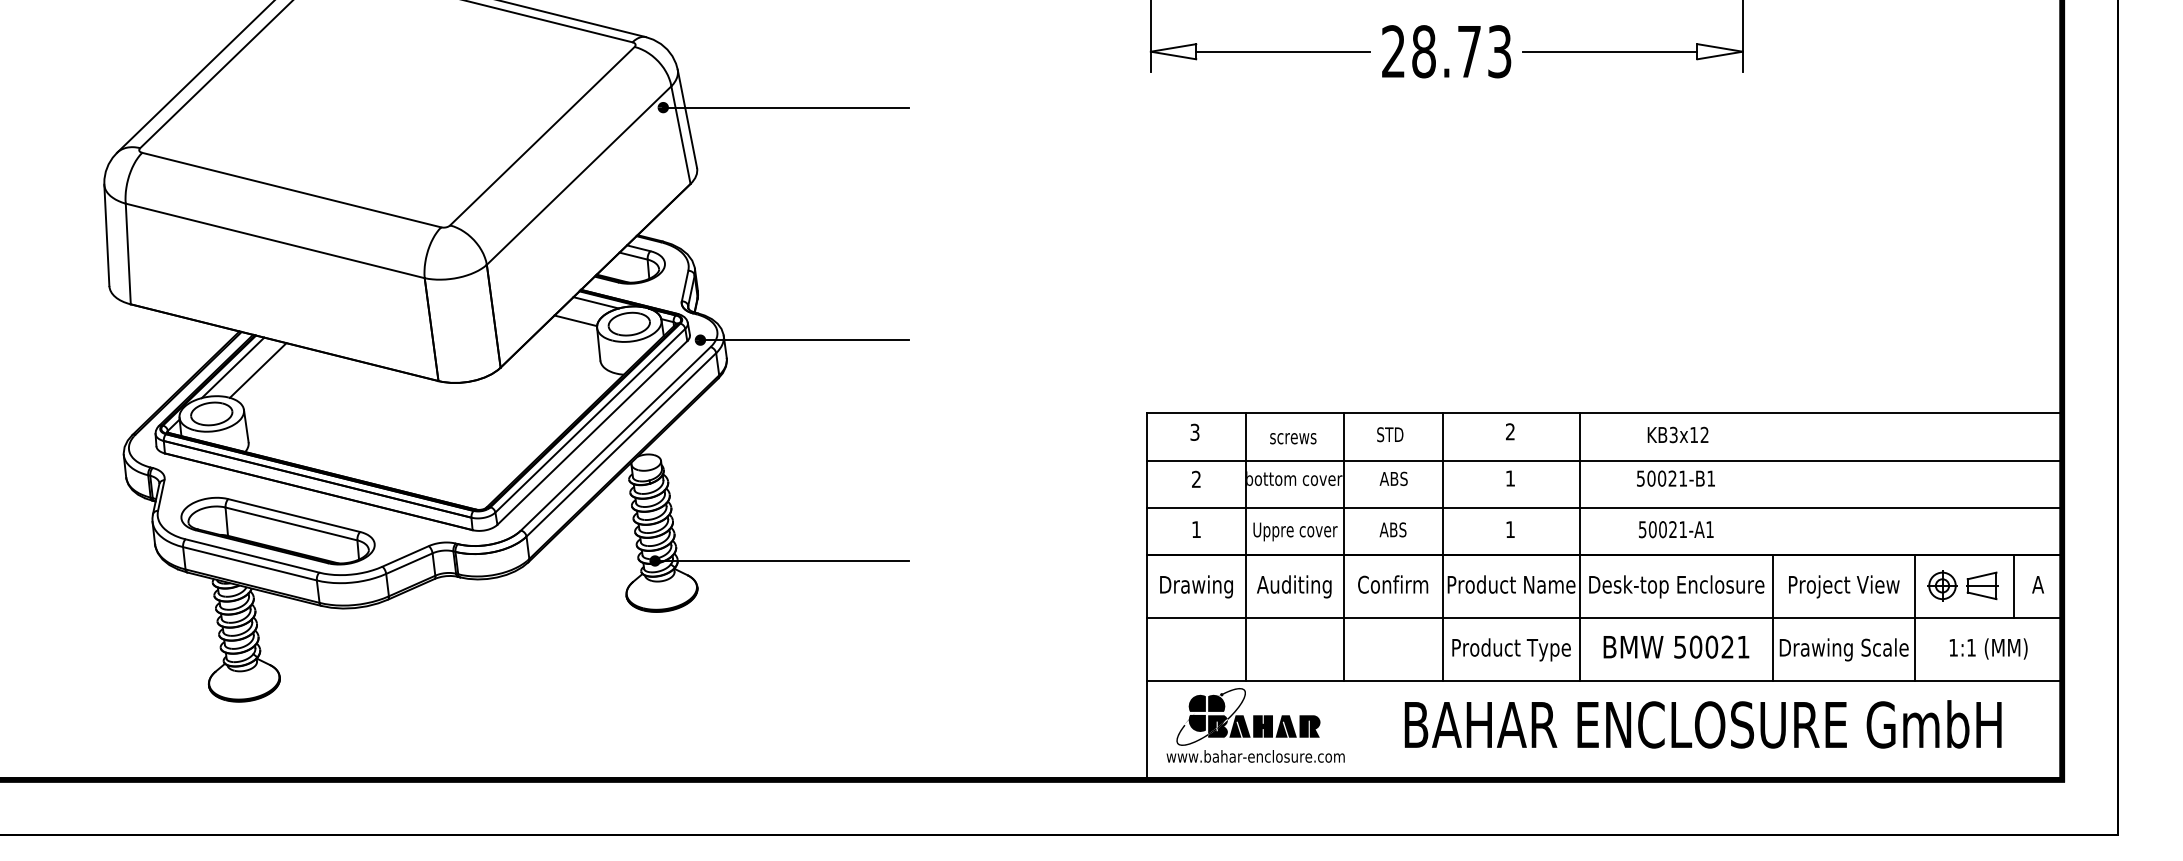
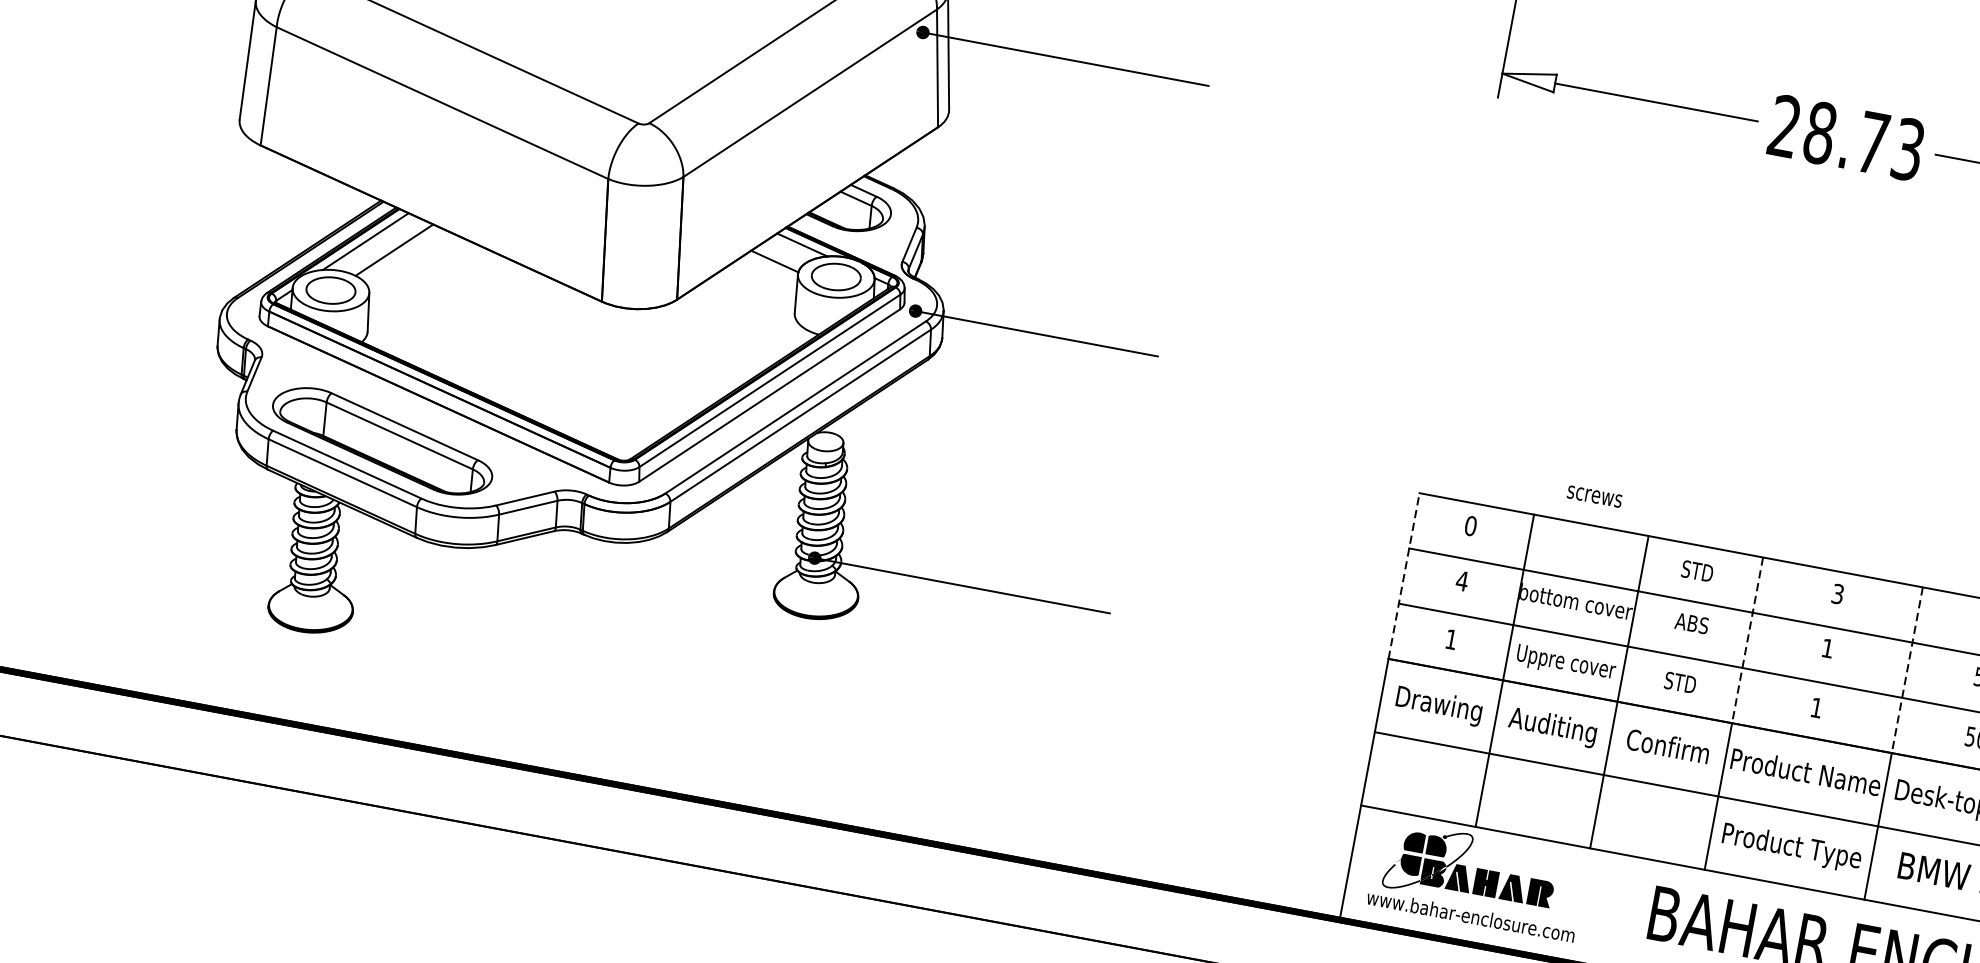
text: (1194, 431) -> (1470, 524), 3 -> 0
text: (1510, 431) -> (1838, 593), 2 -> 3
text: (1293, 438) -> (1595, 496), moved
text: (1196, 478) -> (1462, 580), 2 -> 4
line: (1147, 483) -> (1404, 575), solid -> dashed
line: (1442, 484) -> (1747, 640), solid -> dashed
line: (1579, 484) -> (1906, 670), solid -> dashed
text: (1392, 529) -> (1679, 682), ABS -> STD

